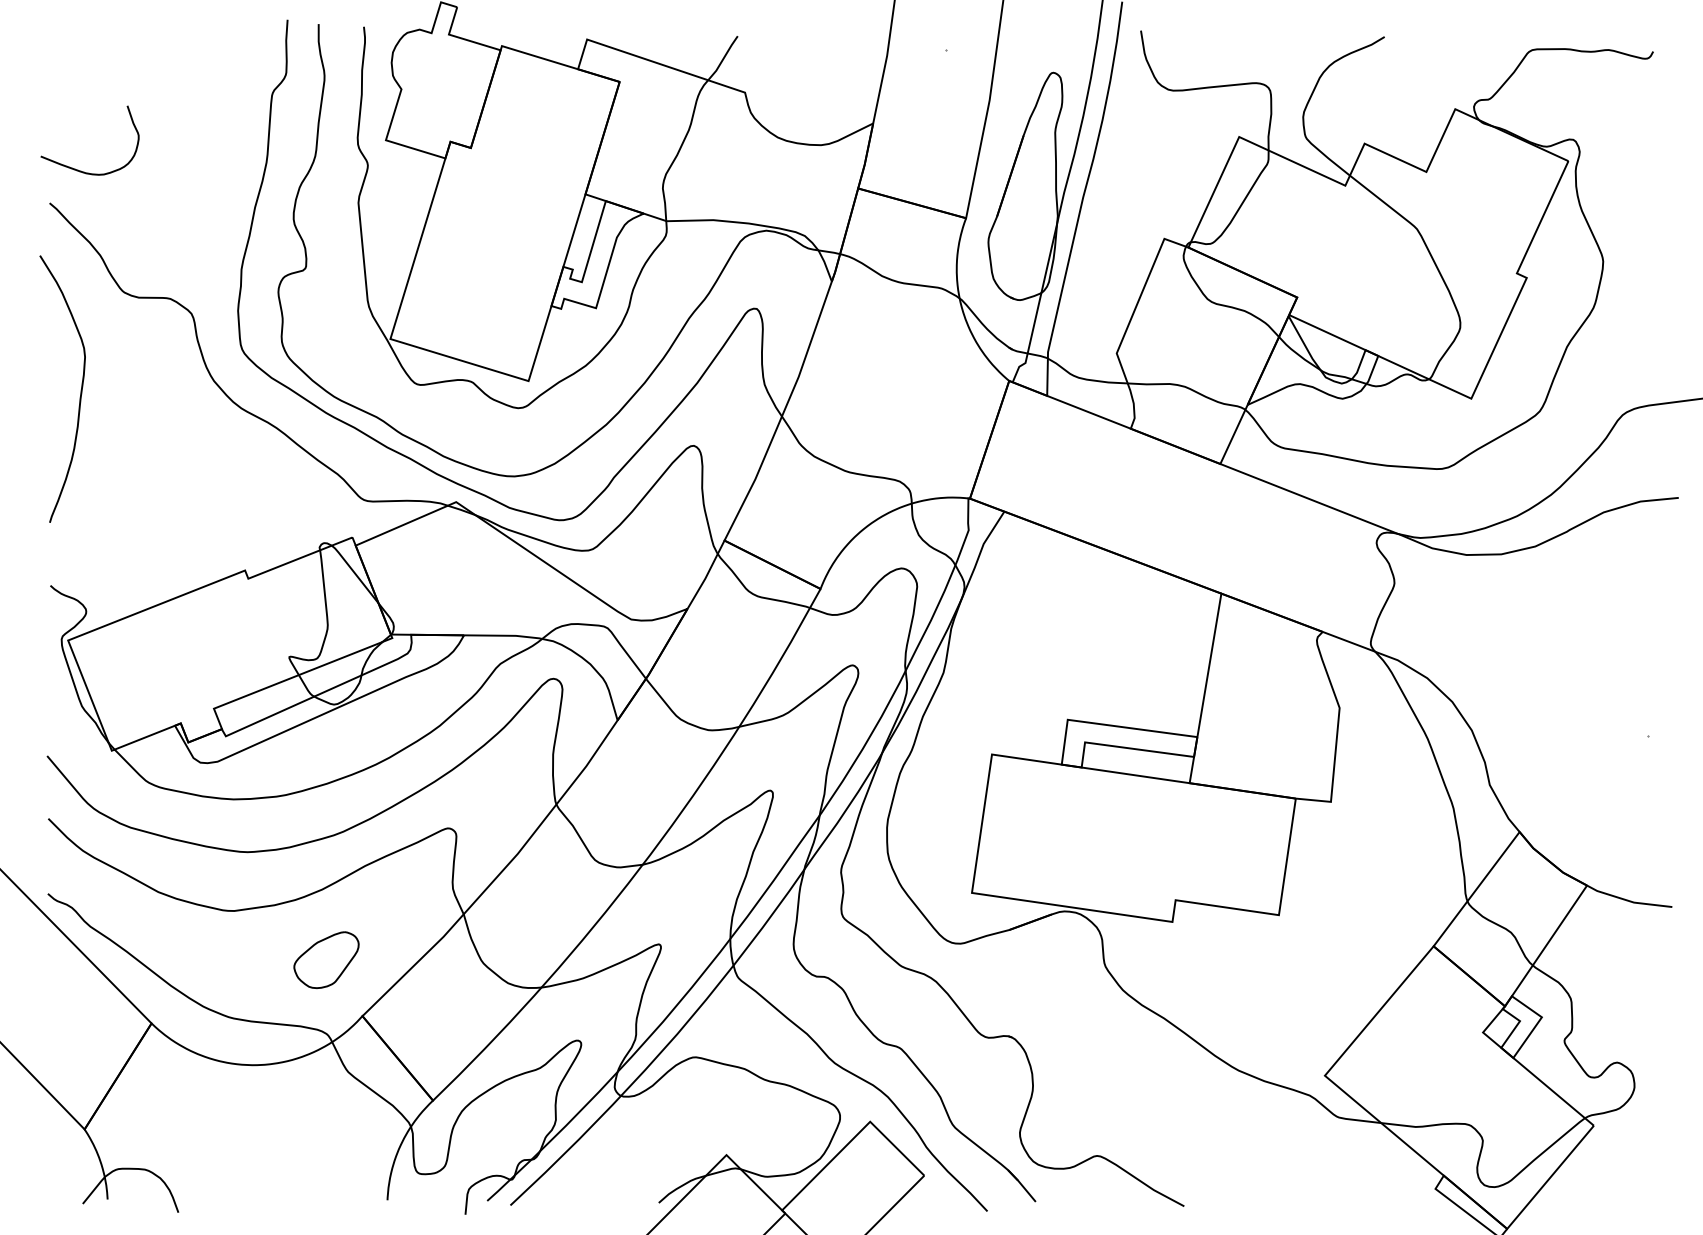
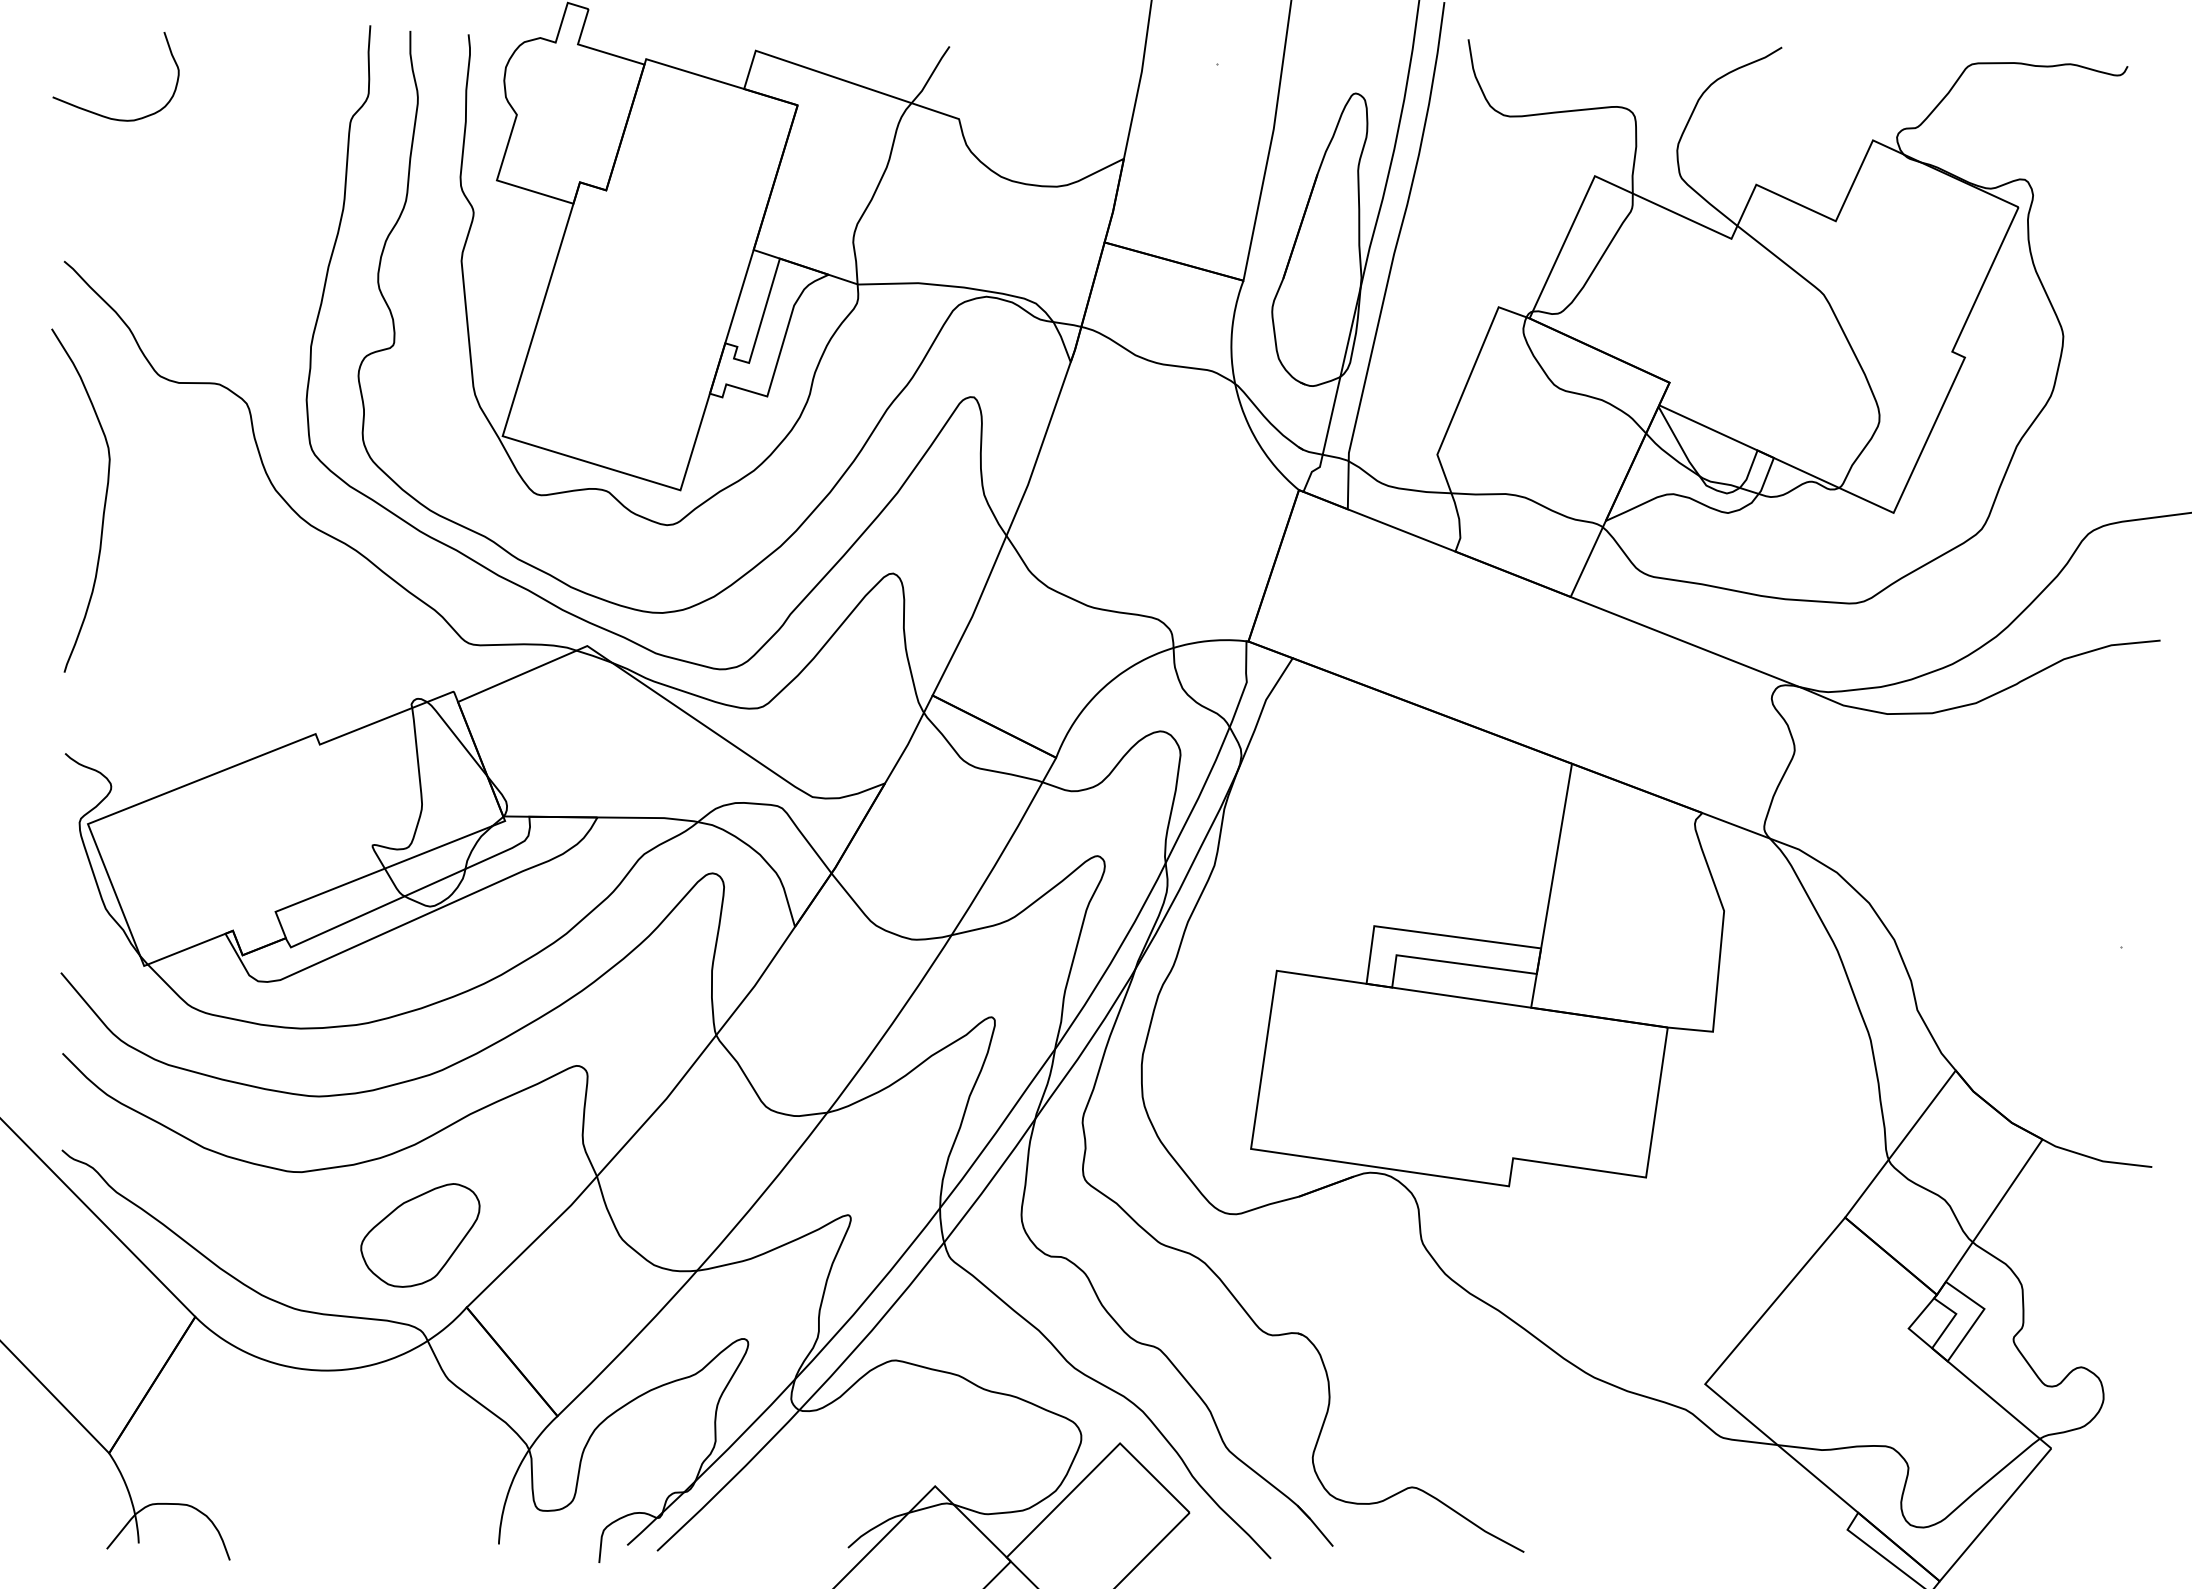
curve: (78, 169) -> (101, 114), moved
part: (326, 960) -> (420, 1235), size x1.43

